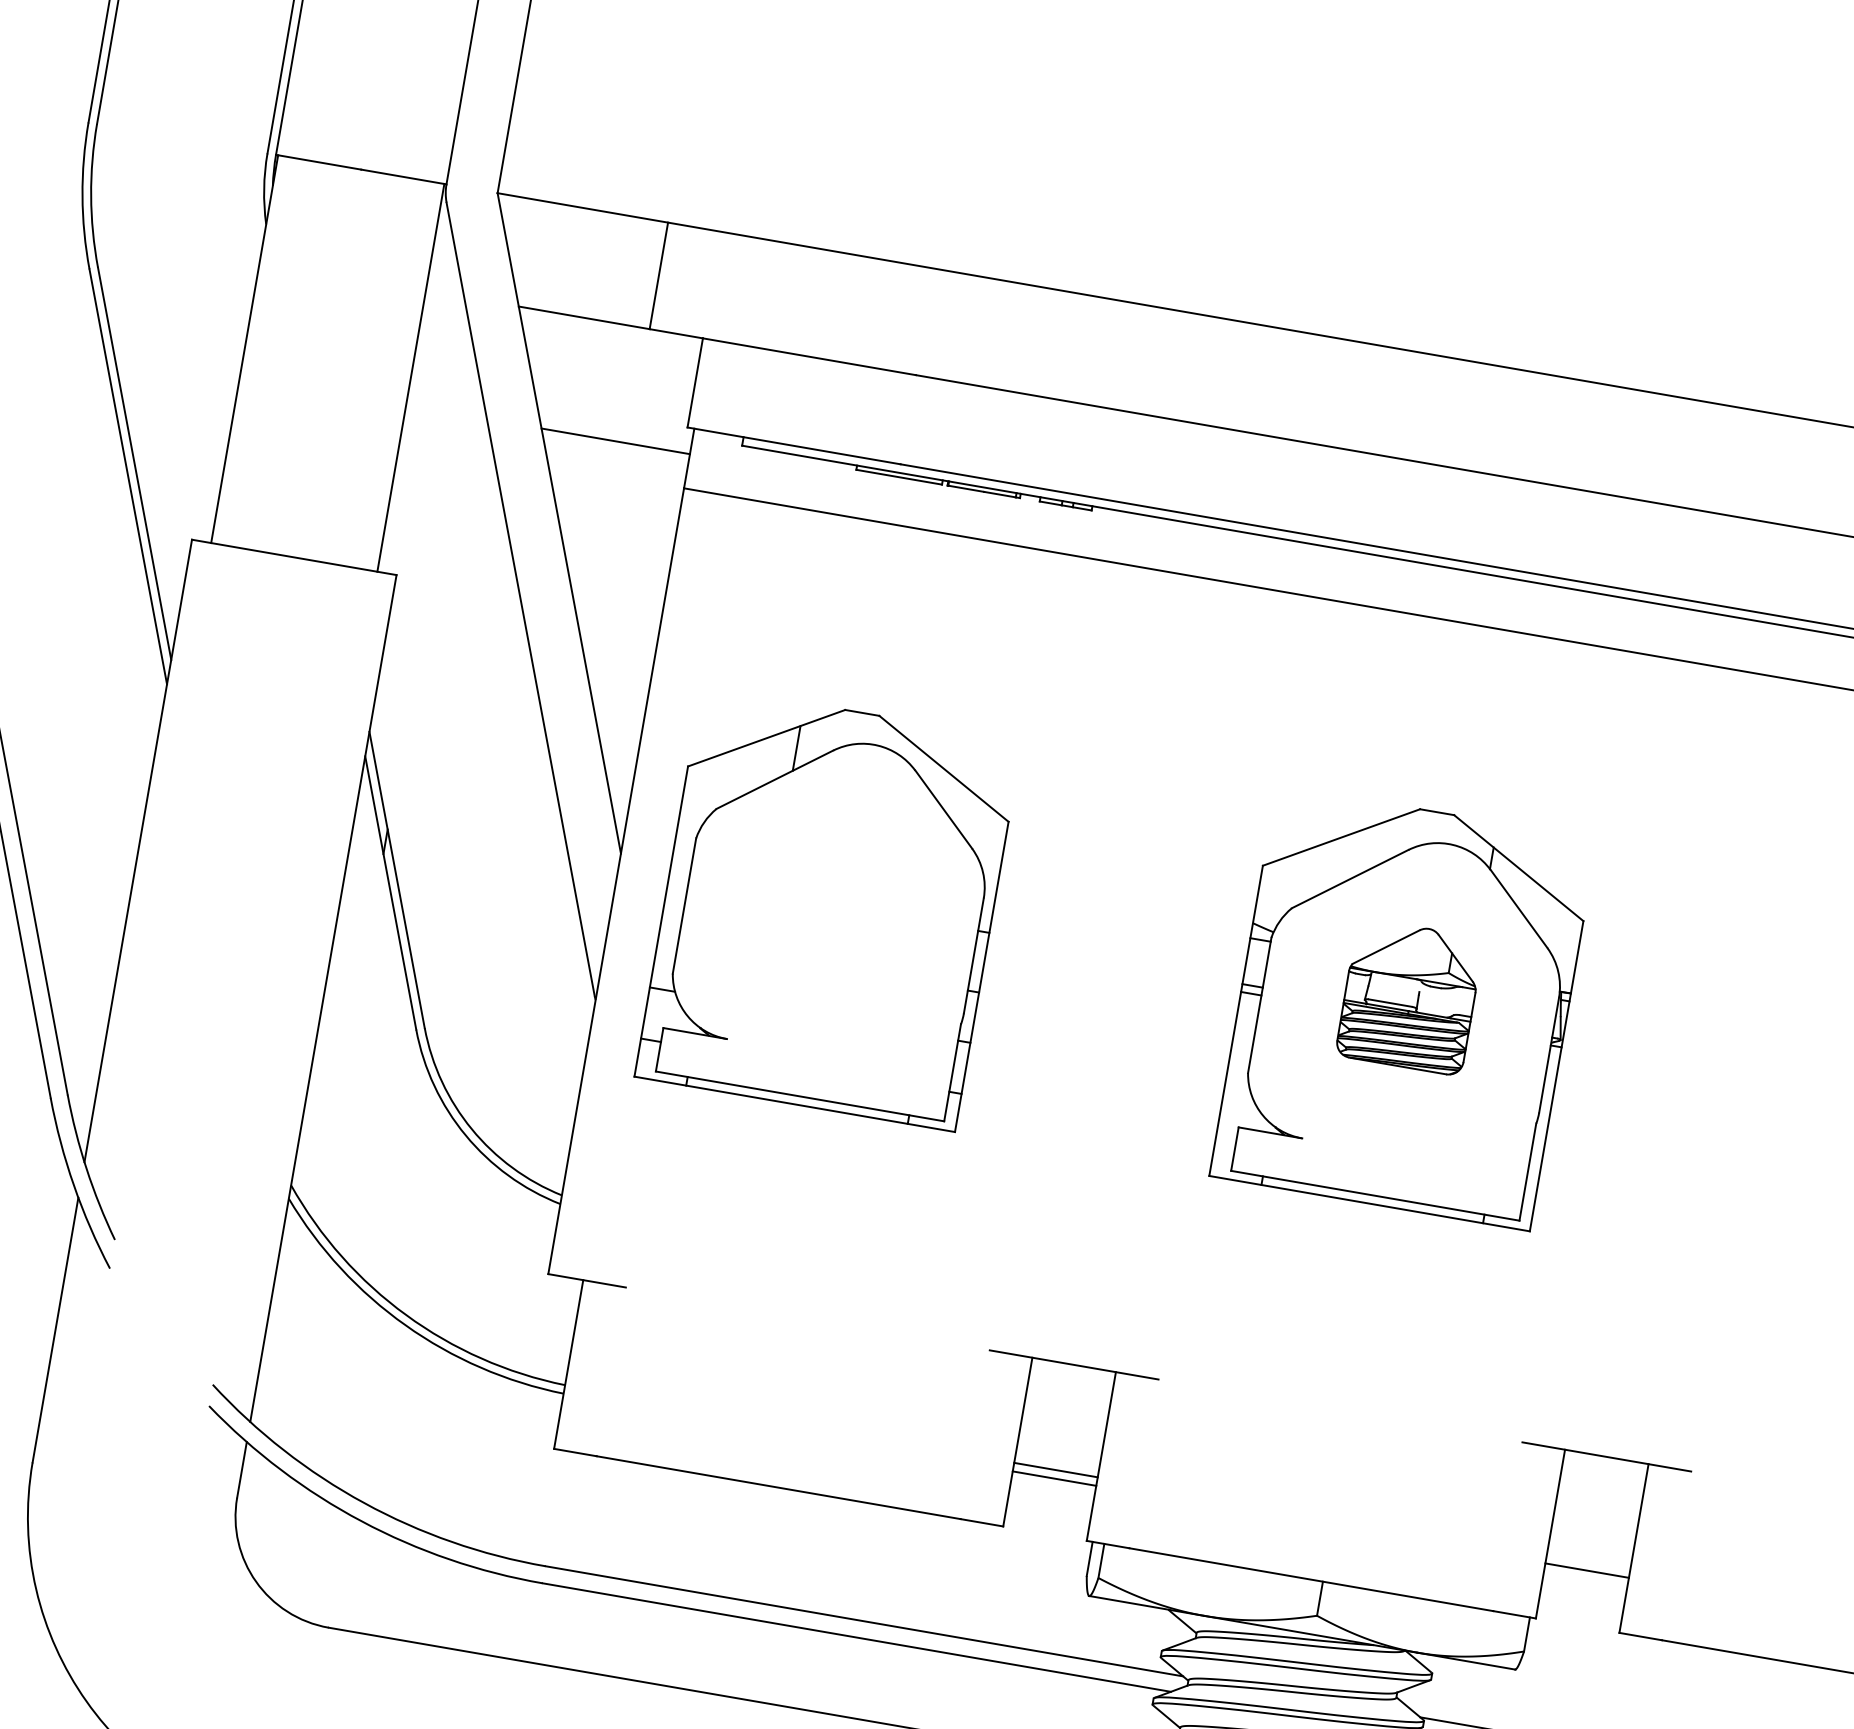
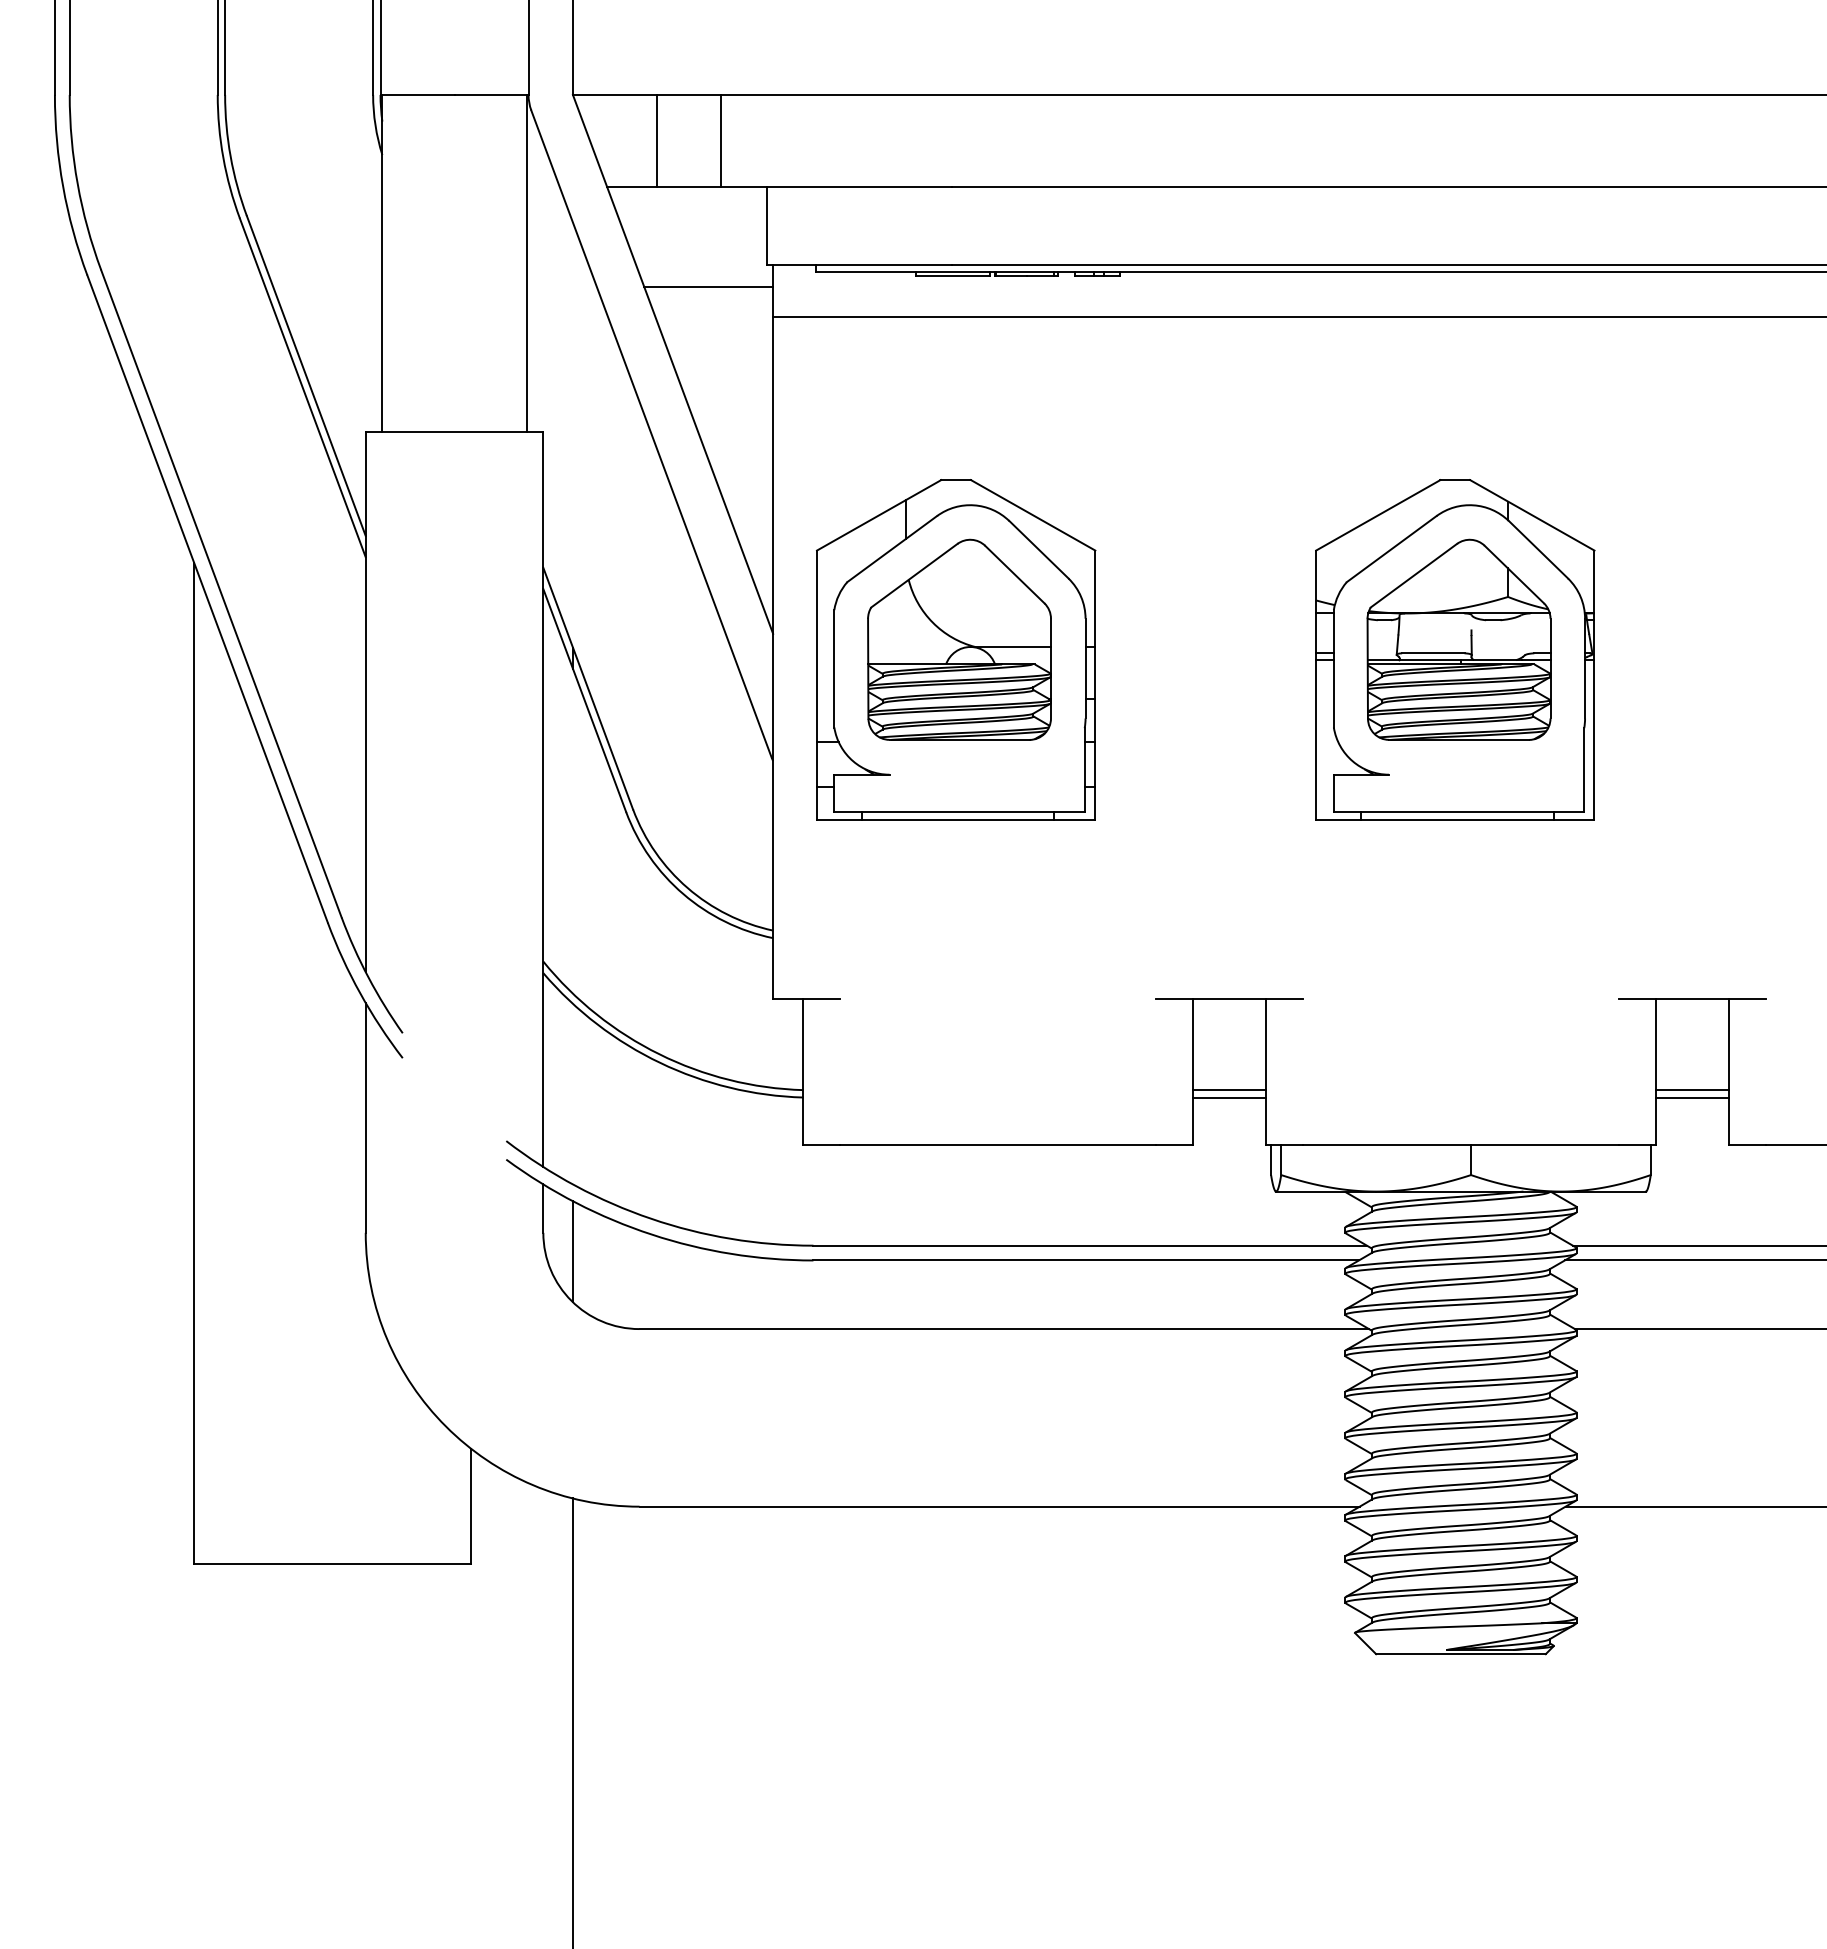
line: (584, 262) -> (656, 140), added
part: (834, 897) -> (959, 639), added
part: (1409, 996) -> (1458, 639), size x1.67
line: (267, 1525) -> (572, 1251), added
line: (1587, 1562) -> (1691, 1090), added

